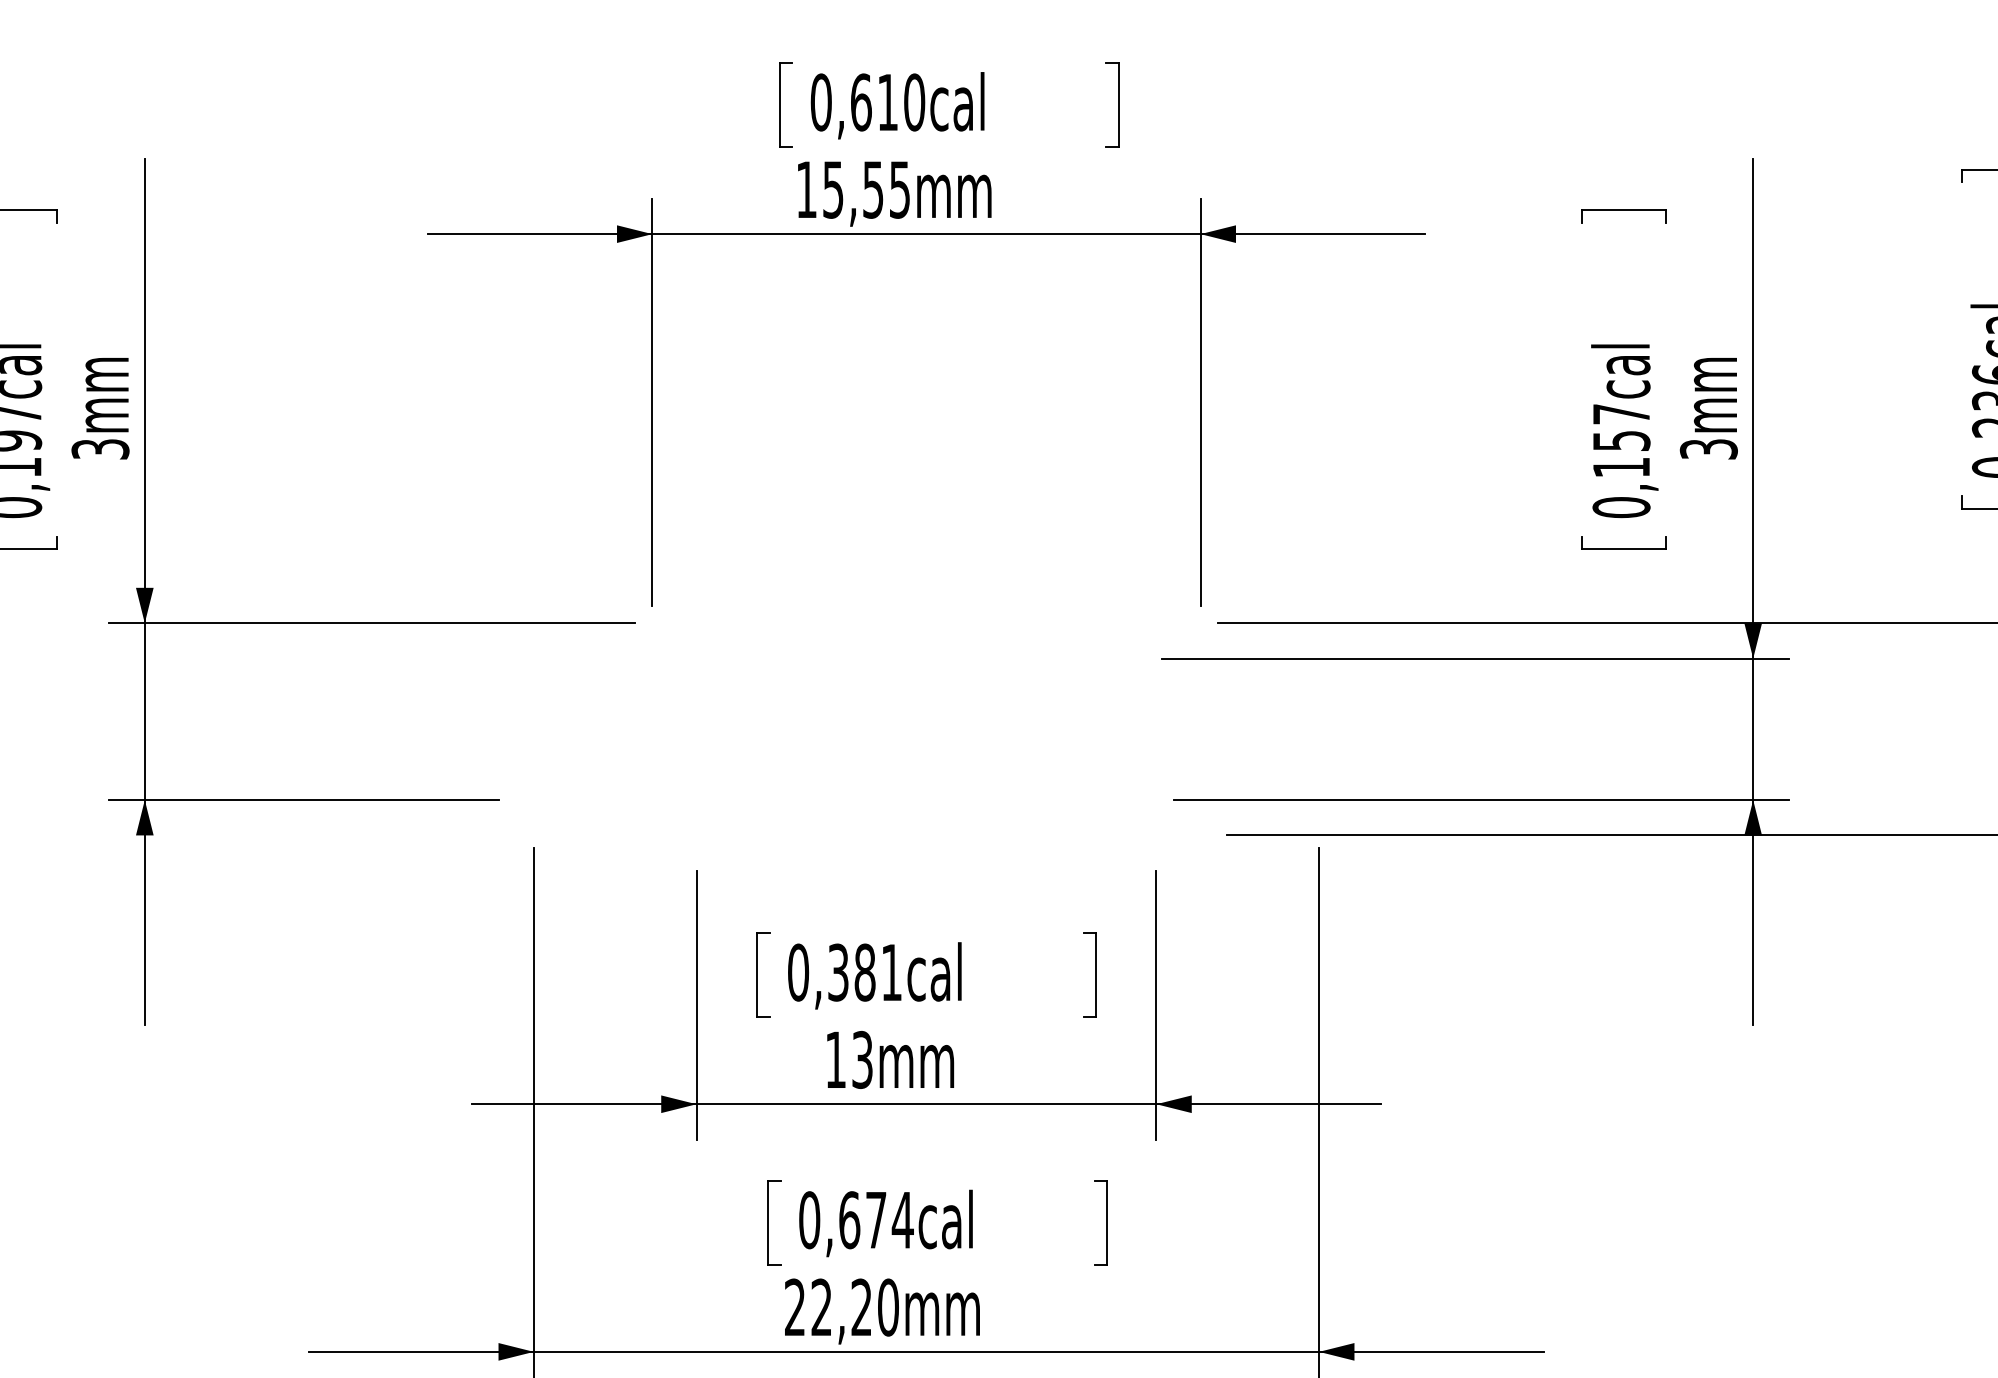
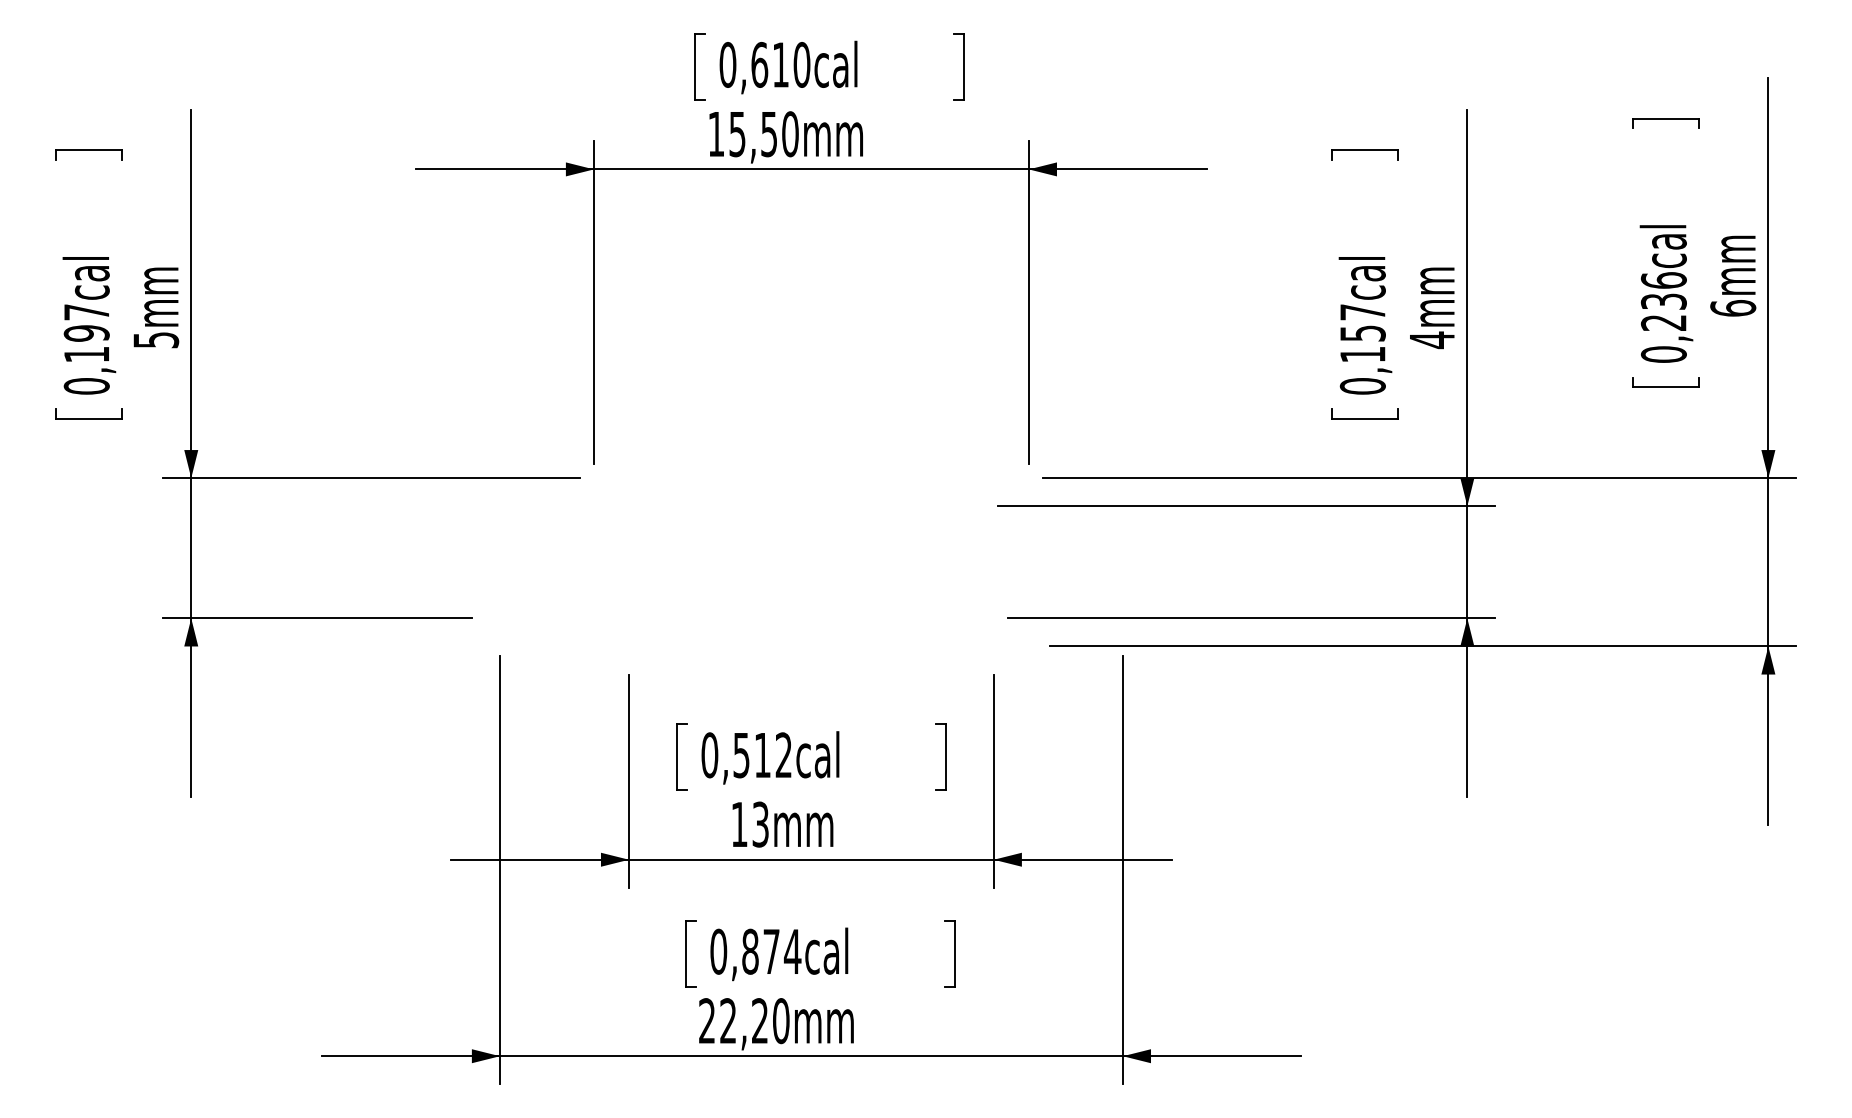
text: (900, 190) -> (790, 134), 15,55mm -> 15,50mm
text: (99, 448) -> (155, 339), 3mm -> 5mm
text: (1709, 449) -> (1432, 340), 3mm -> 4mm
text: (864, 972) -> (762, 755), 0,381cal -> 0,512cal
text: (849, 1219) -> (750, 951), 0,674cal -> 0,874cal

